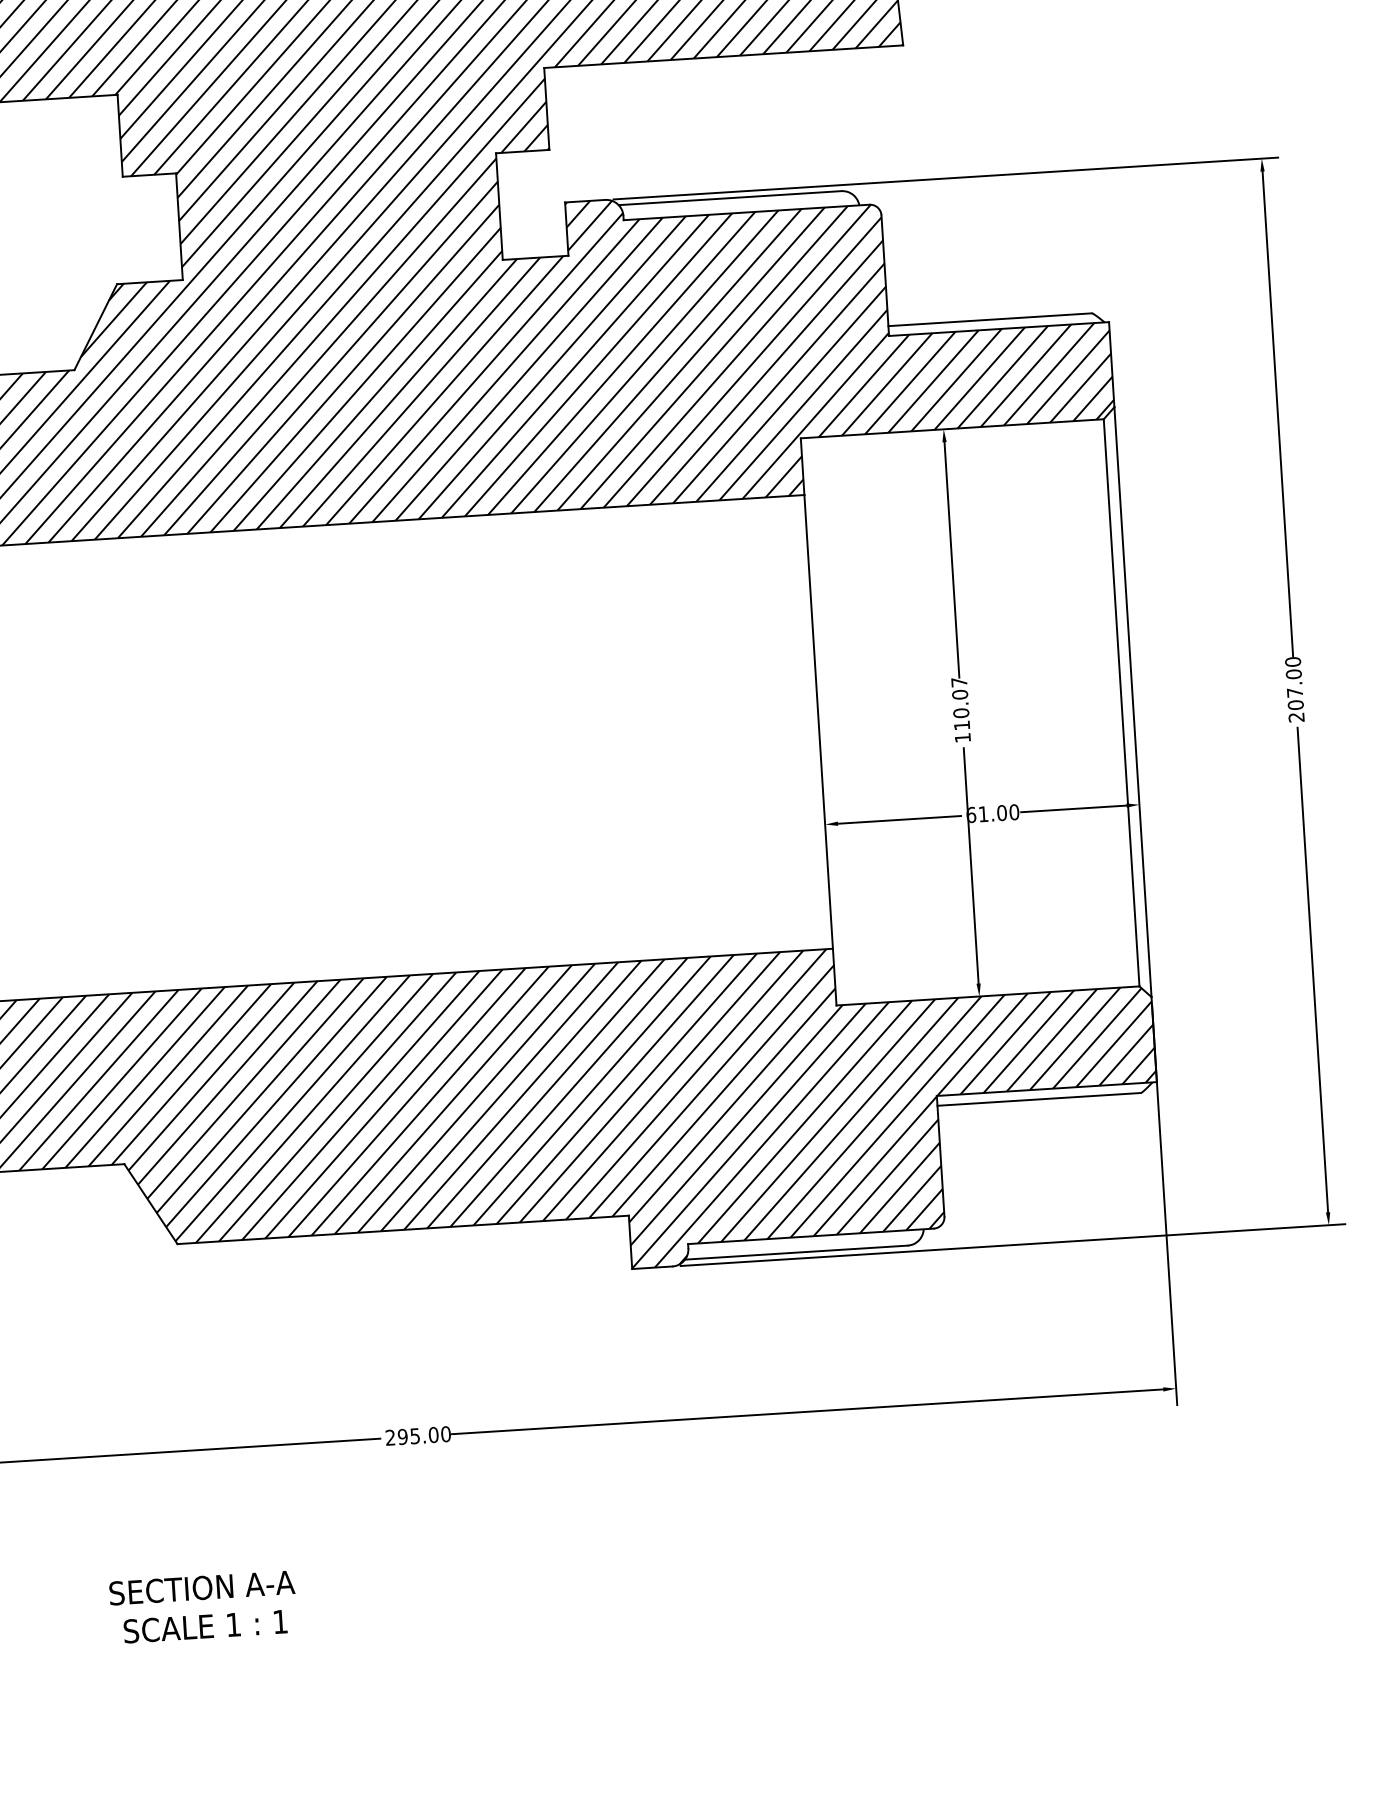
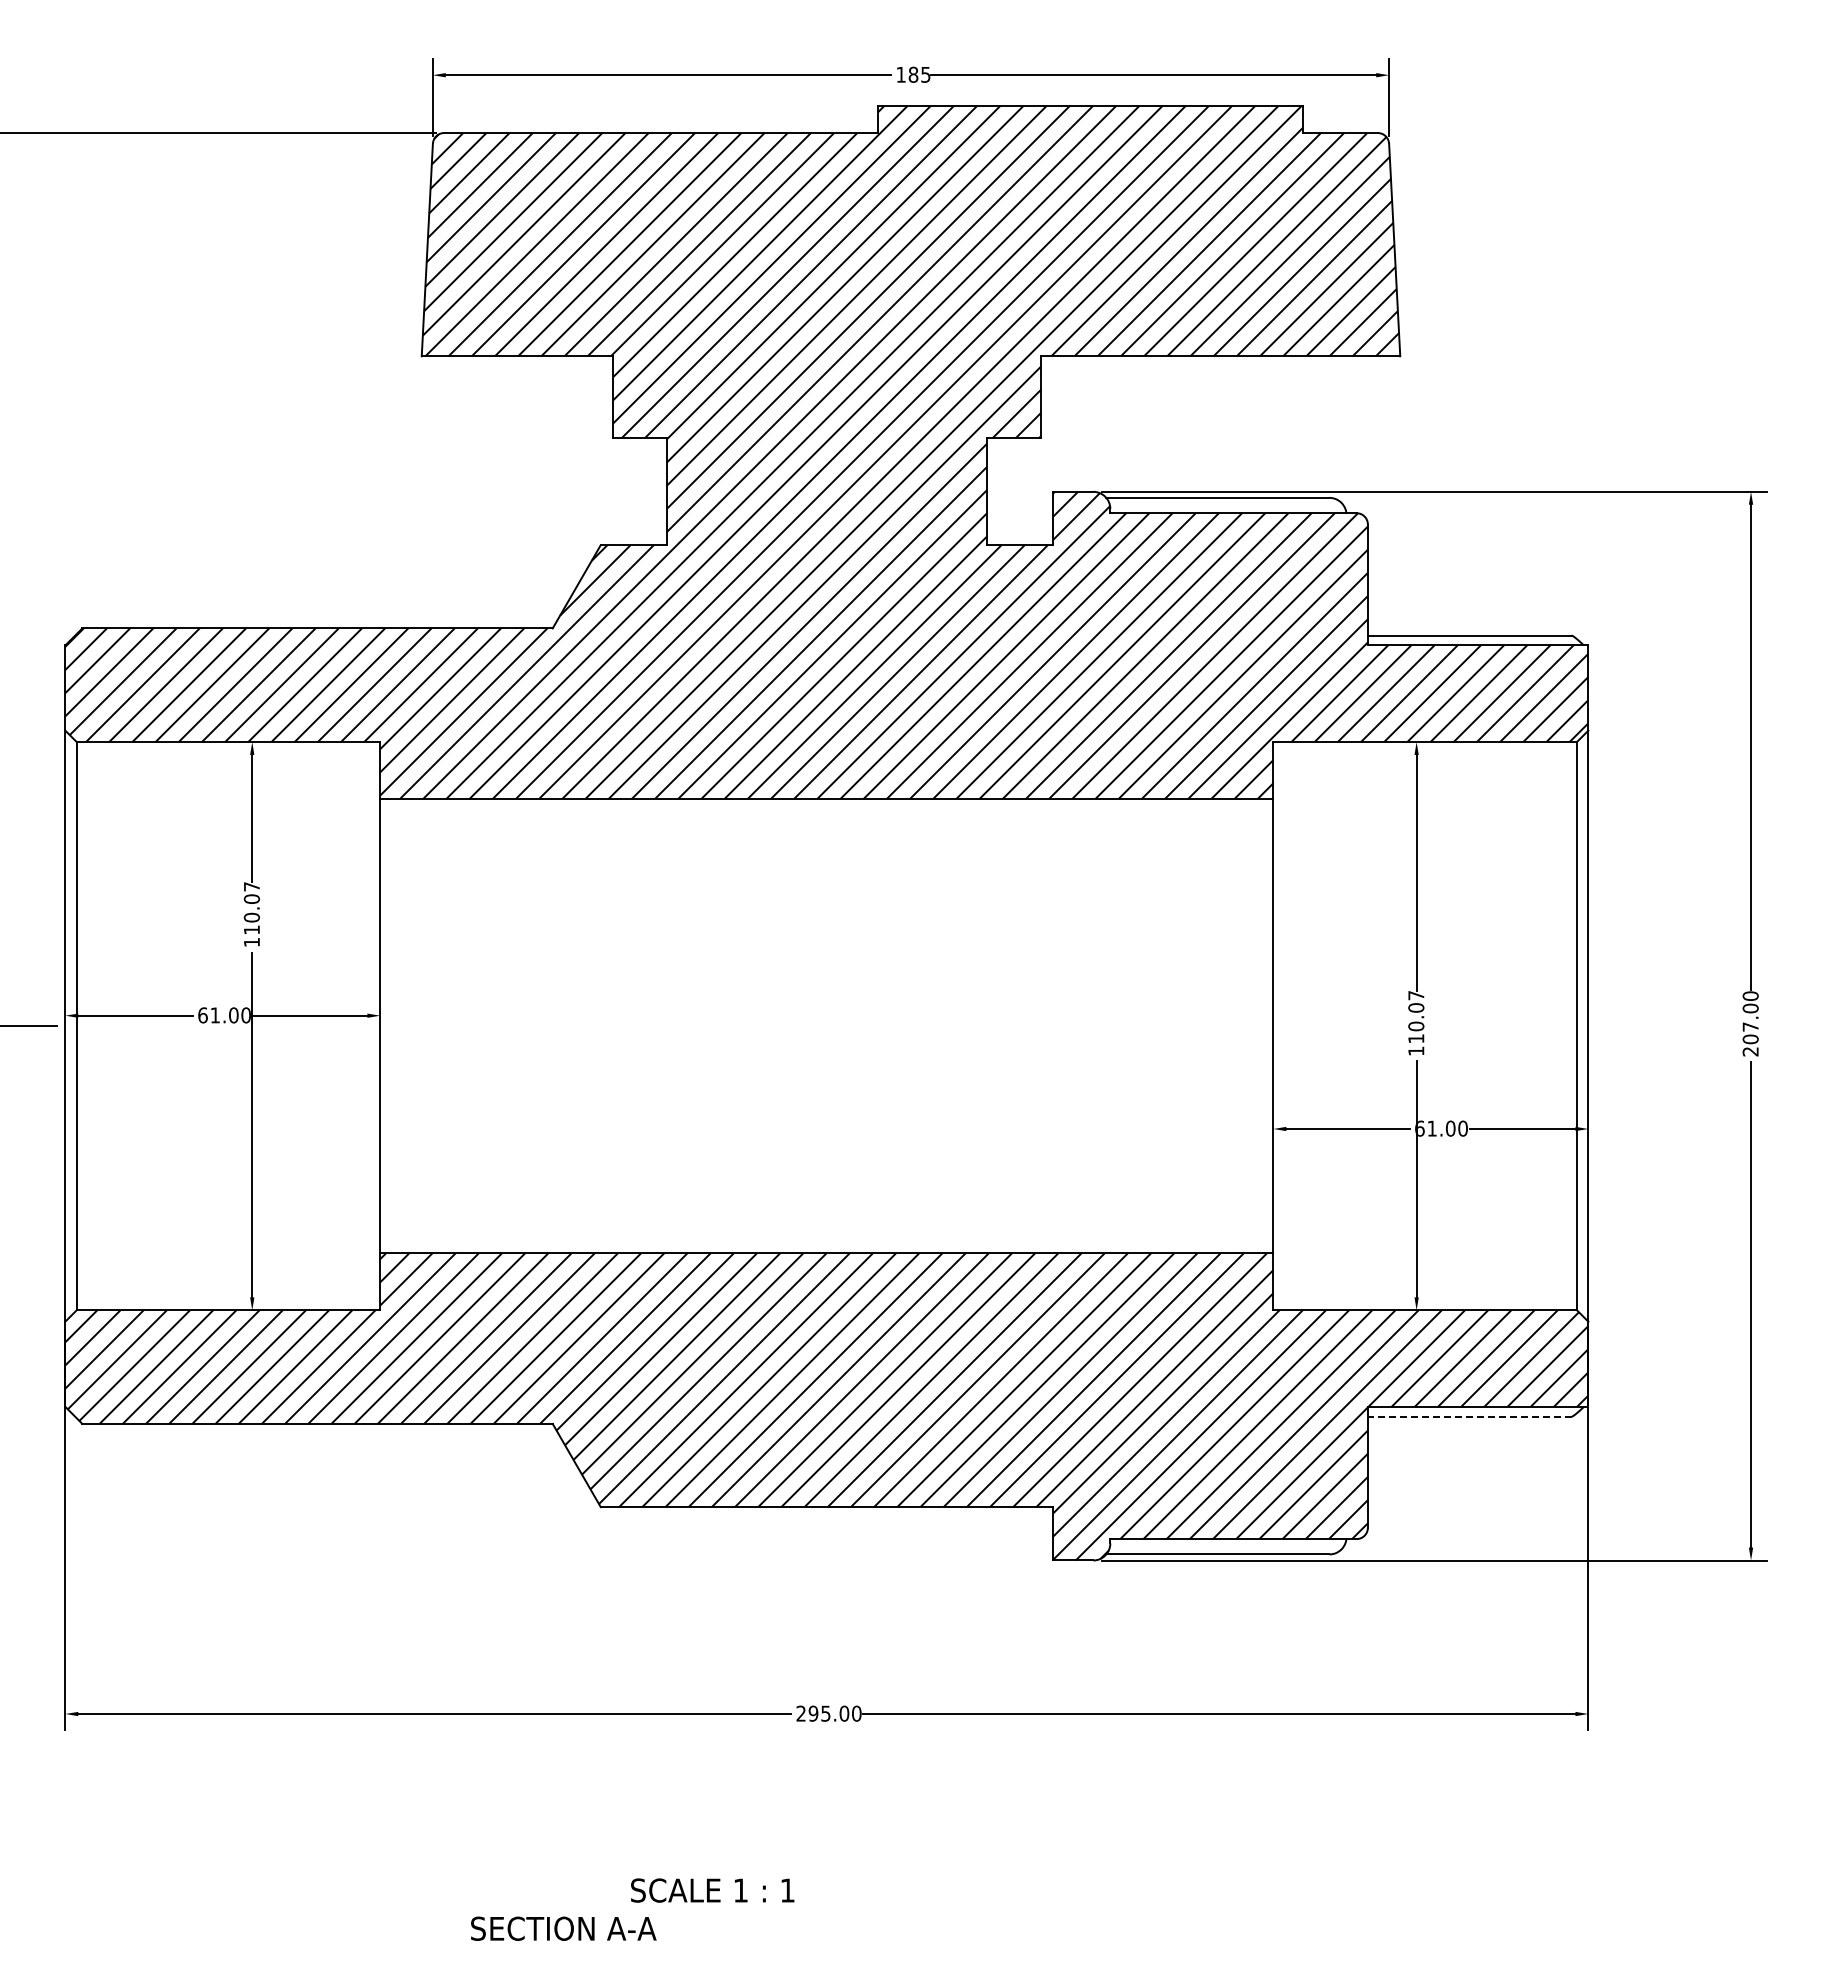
line: (1038, 1099) -> (1469, 1416), solid -> dashed
text: (201, 1587) -> (563, 1928), moved
text: (205, 1626) -> (712, 1890), moved

